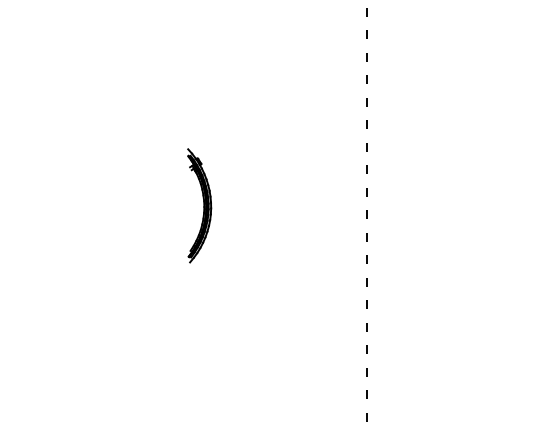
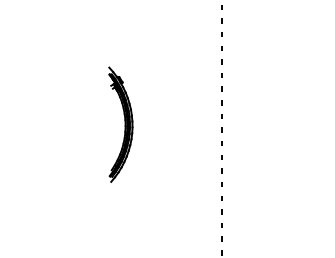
part: (198, 205) -> (120, 124), size x1.67

